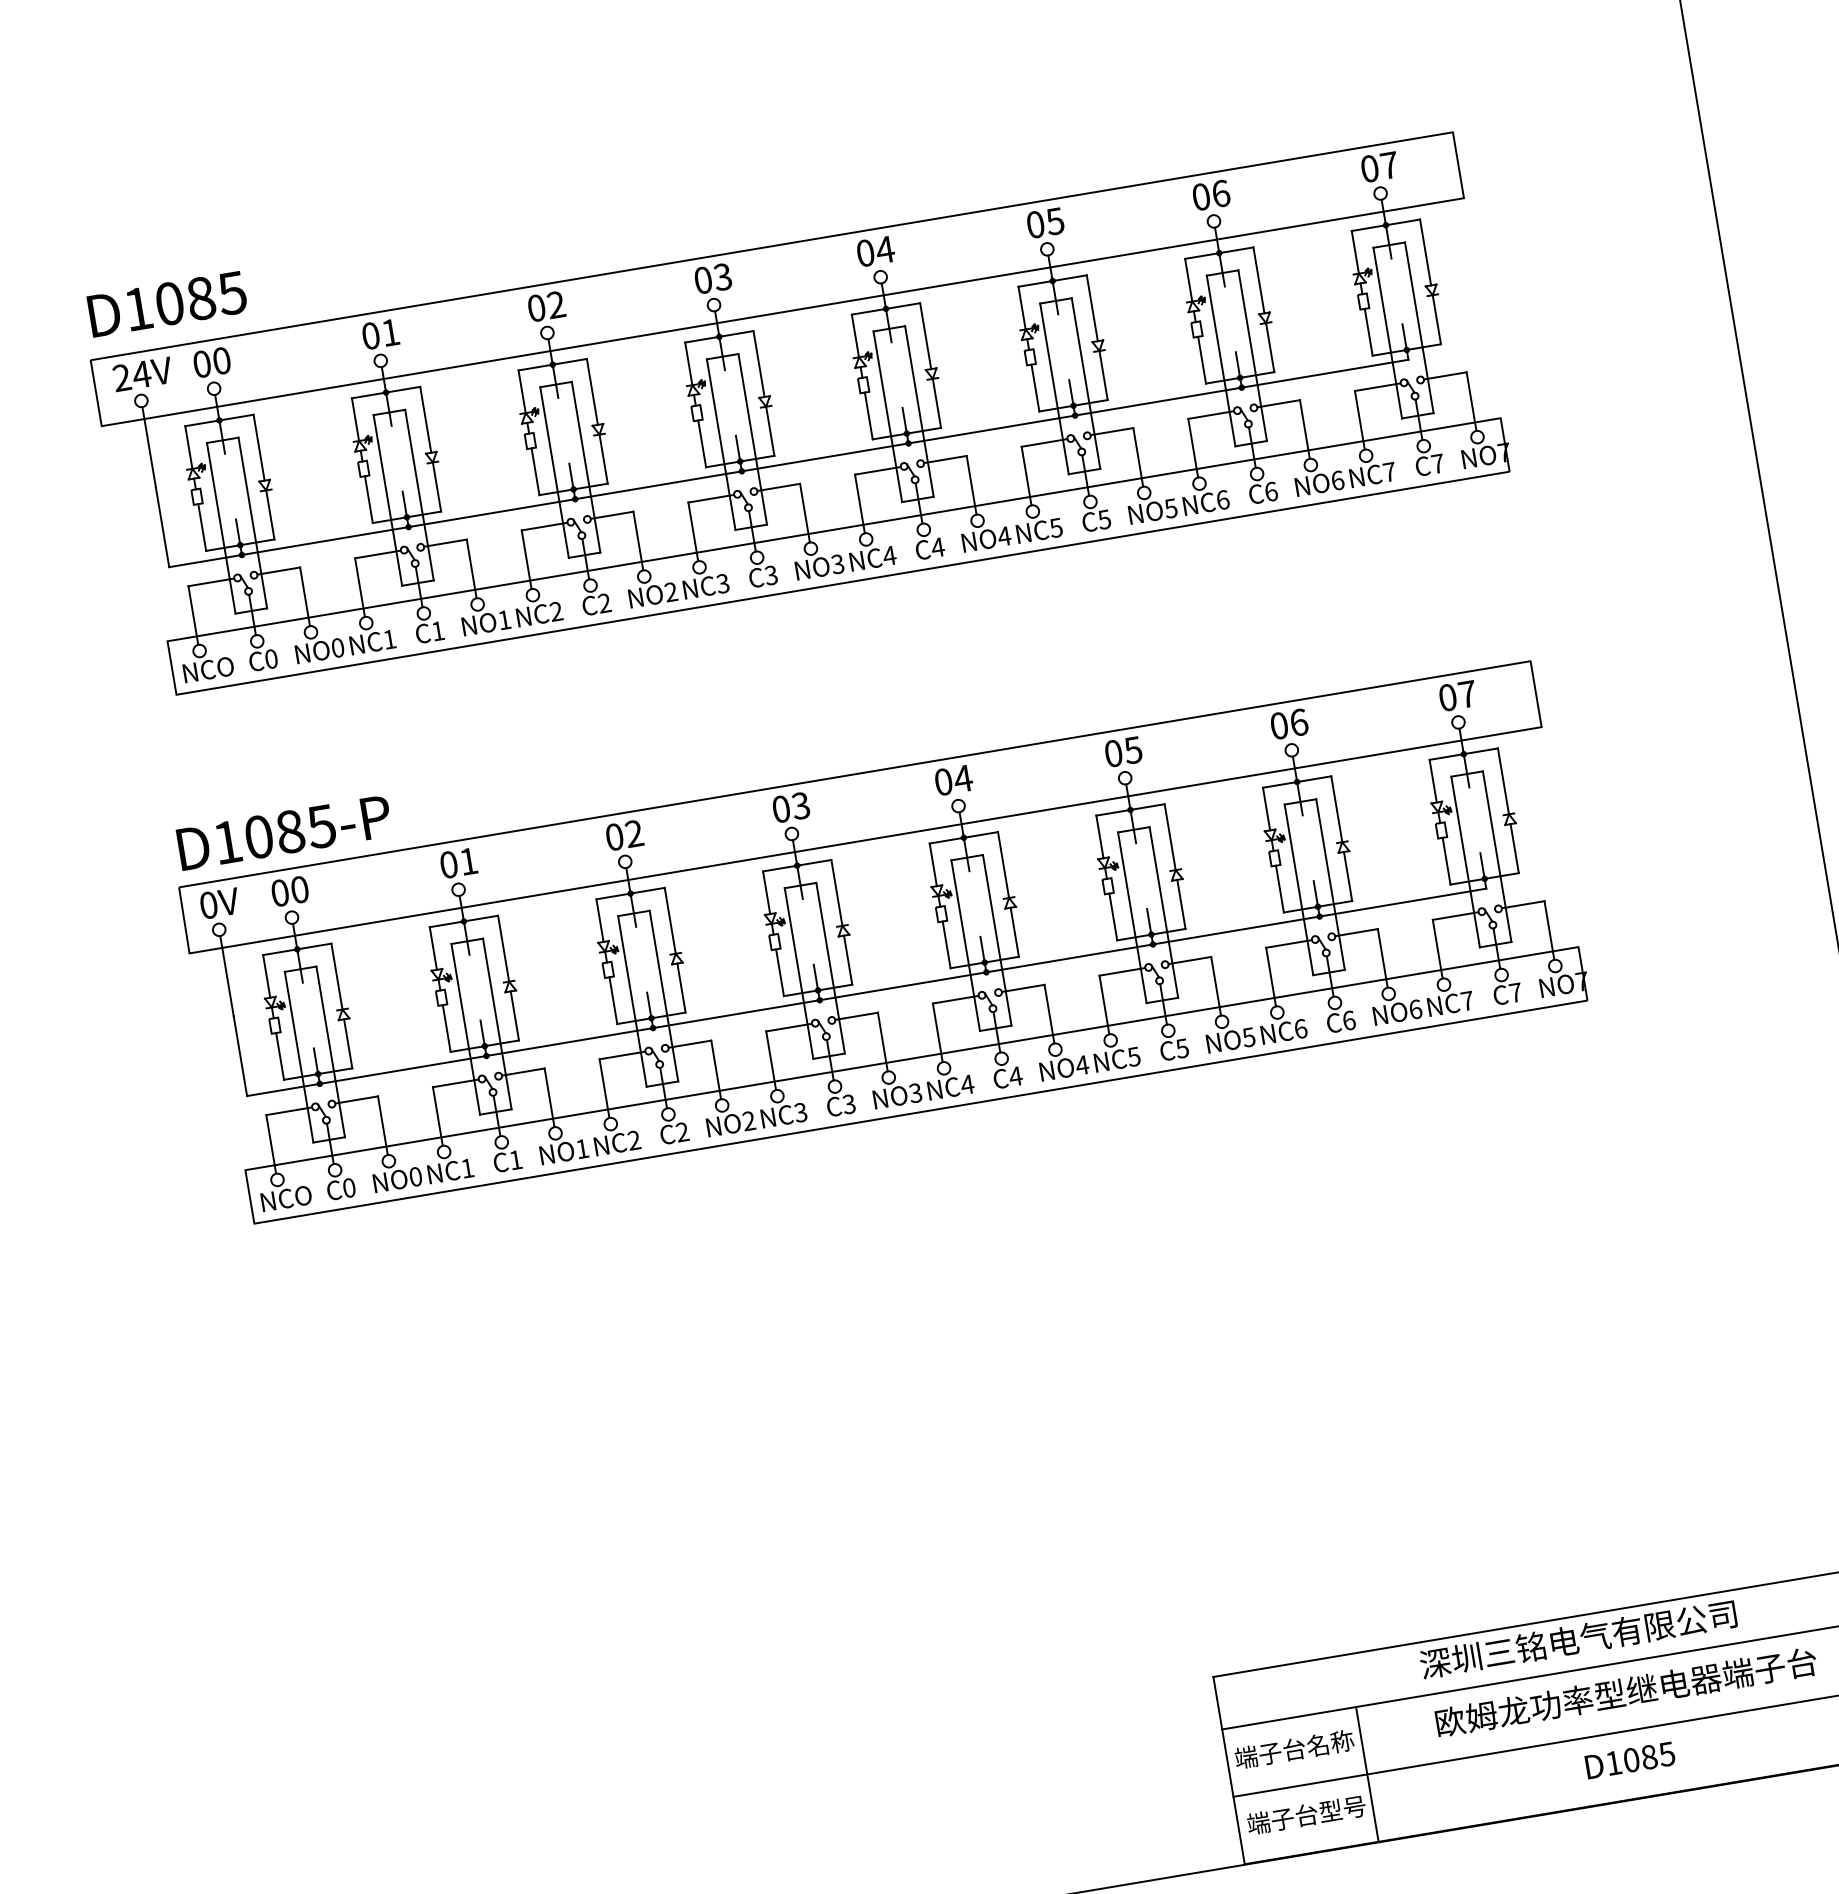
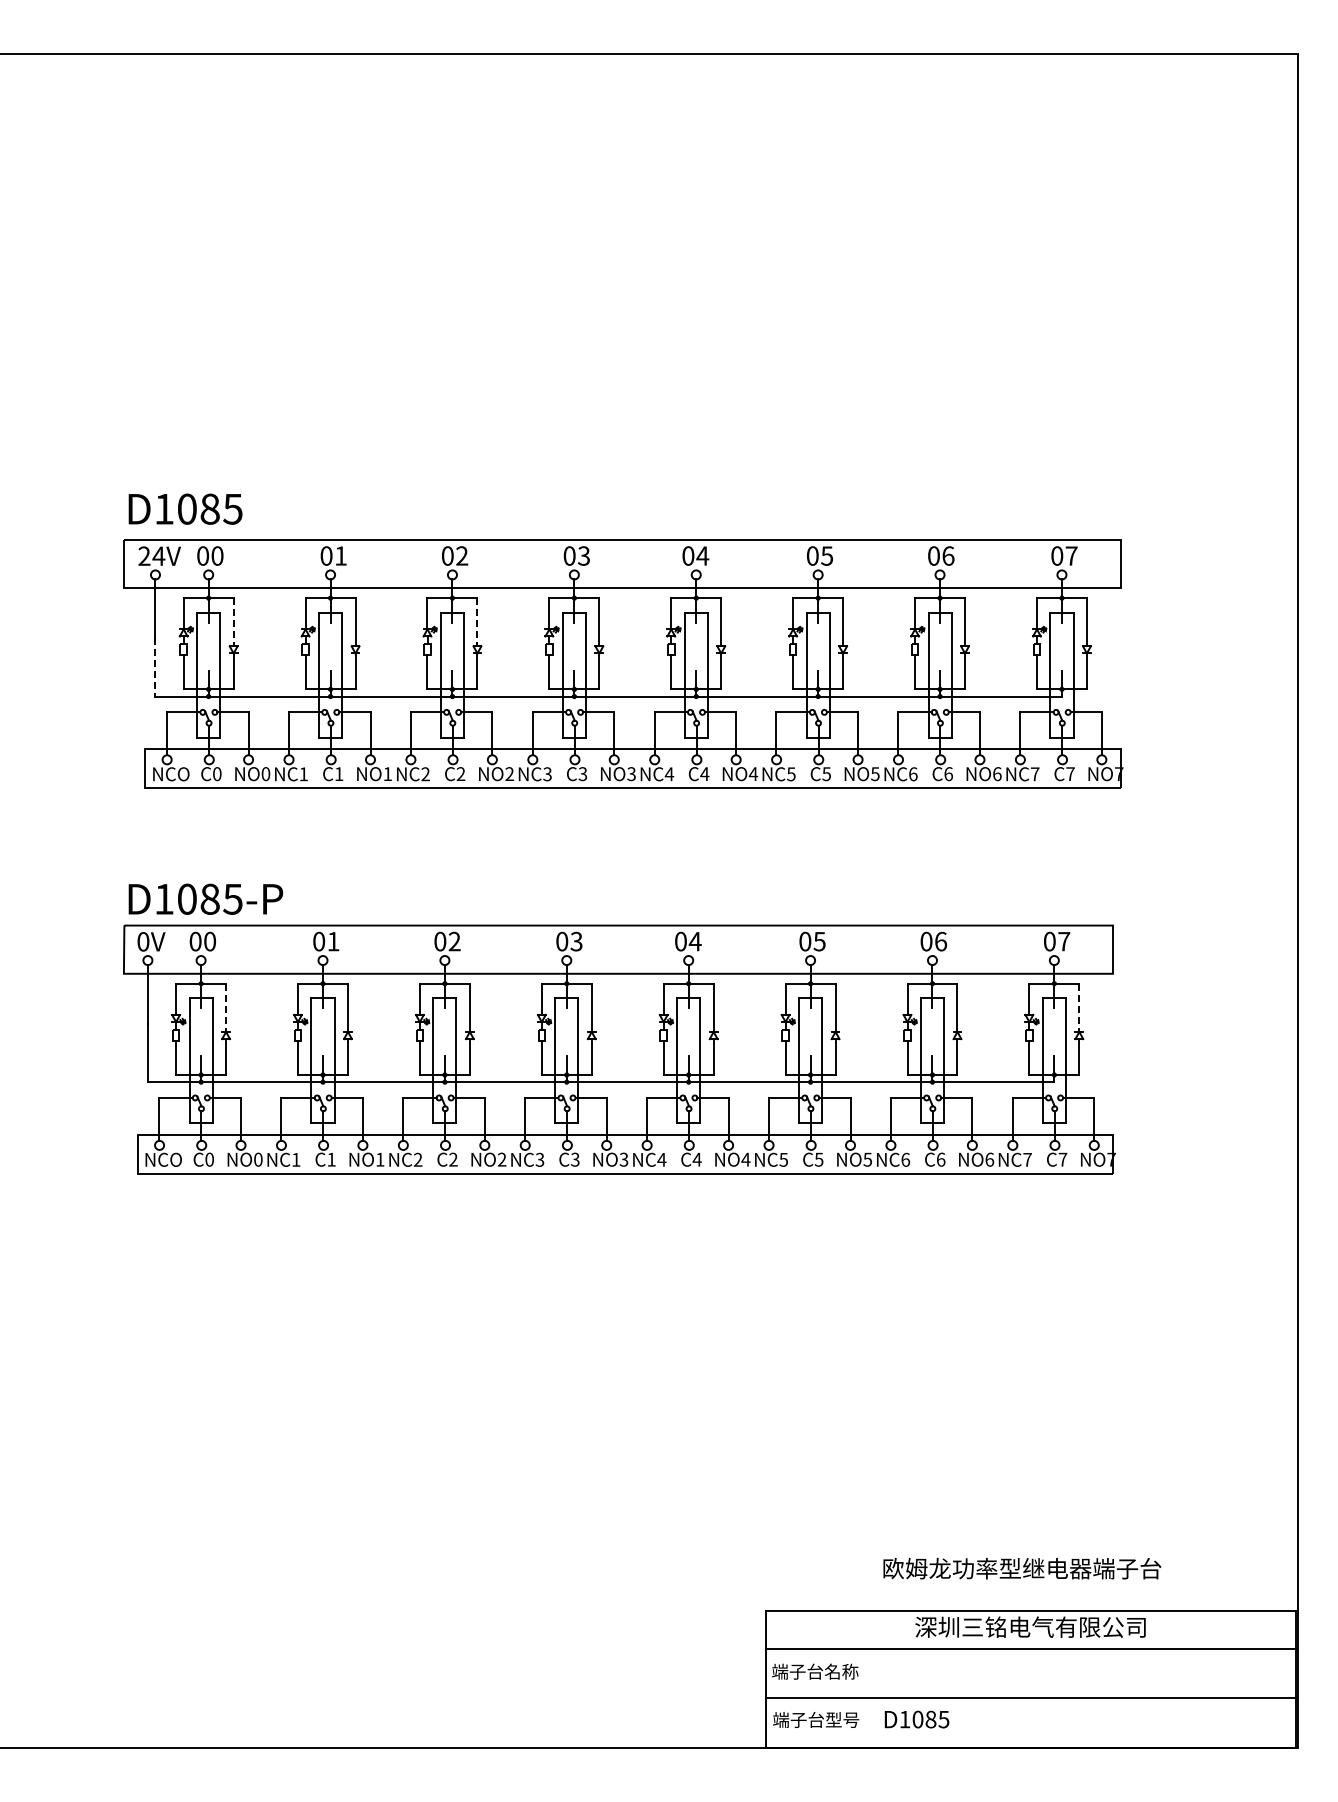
line: (592, 392) -> (477, 622), solid -> dashed
line: (258, 448) -> (233, 622), solid -> dashed
line: (162, 527) -> (155, 667), solid -> dashed
line: (1503, 782) -> (1079, 1008), solid -> dashed
line: (337, 977) -> (226, 1008), solid -> dashed
text: (1626, 1692) -> (1022, 1568), moved
text: (1629, 1760) -> (916, 1719), moved
line: (1367, 1773) -> (864, 1697), removed

